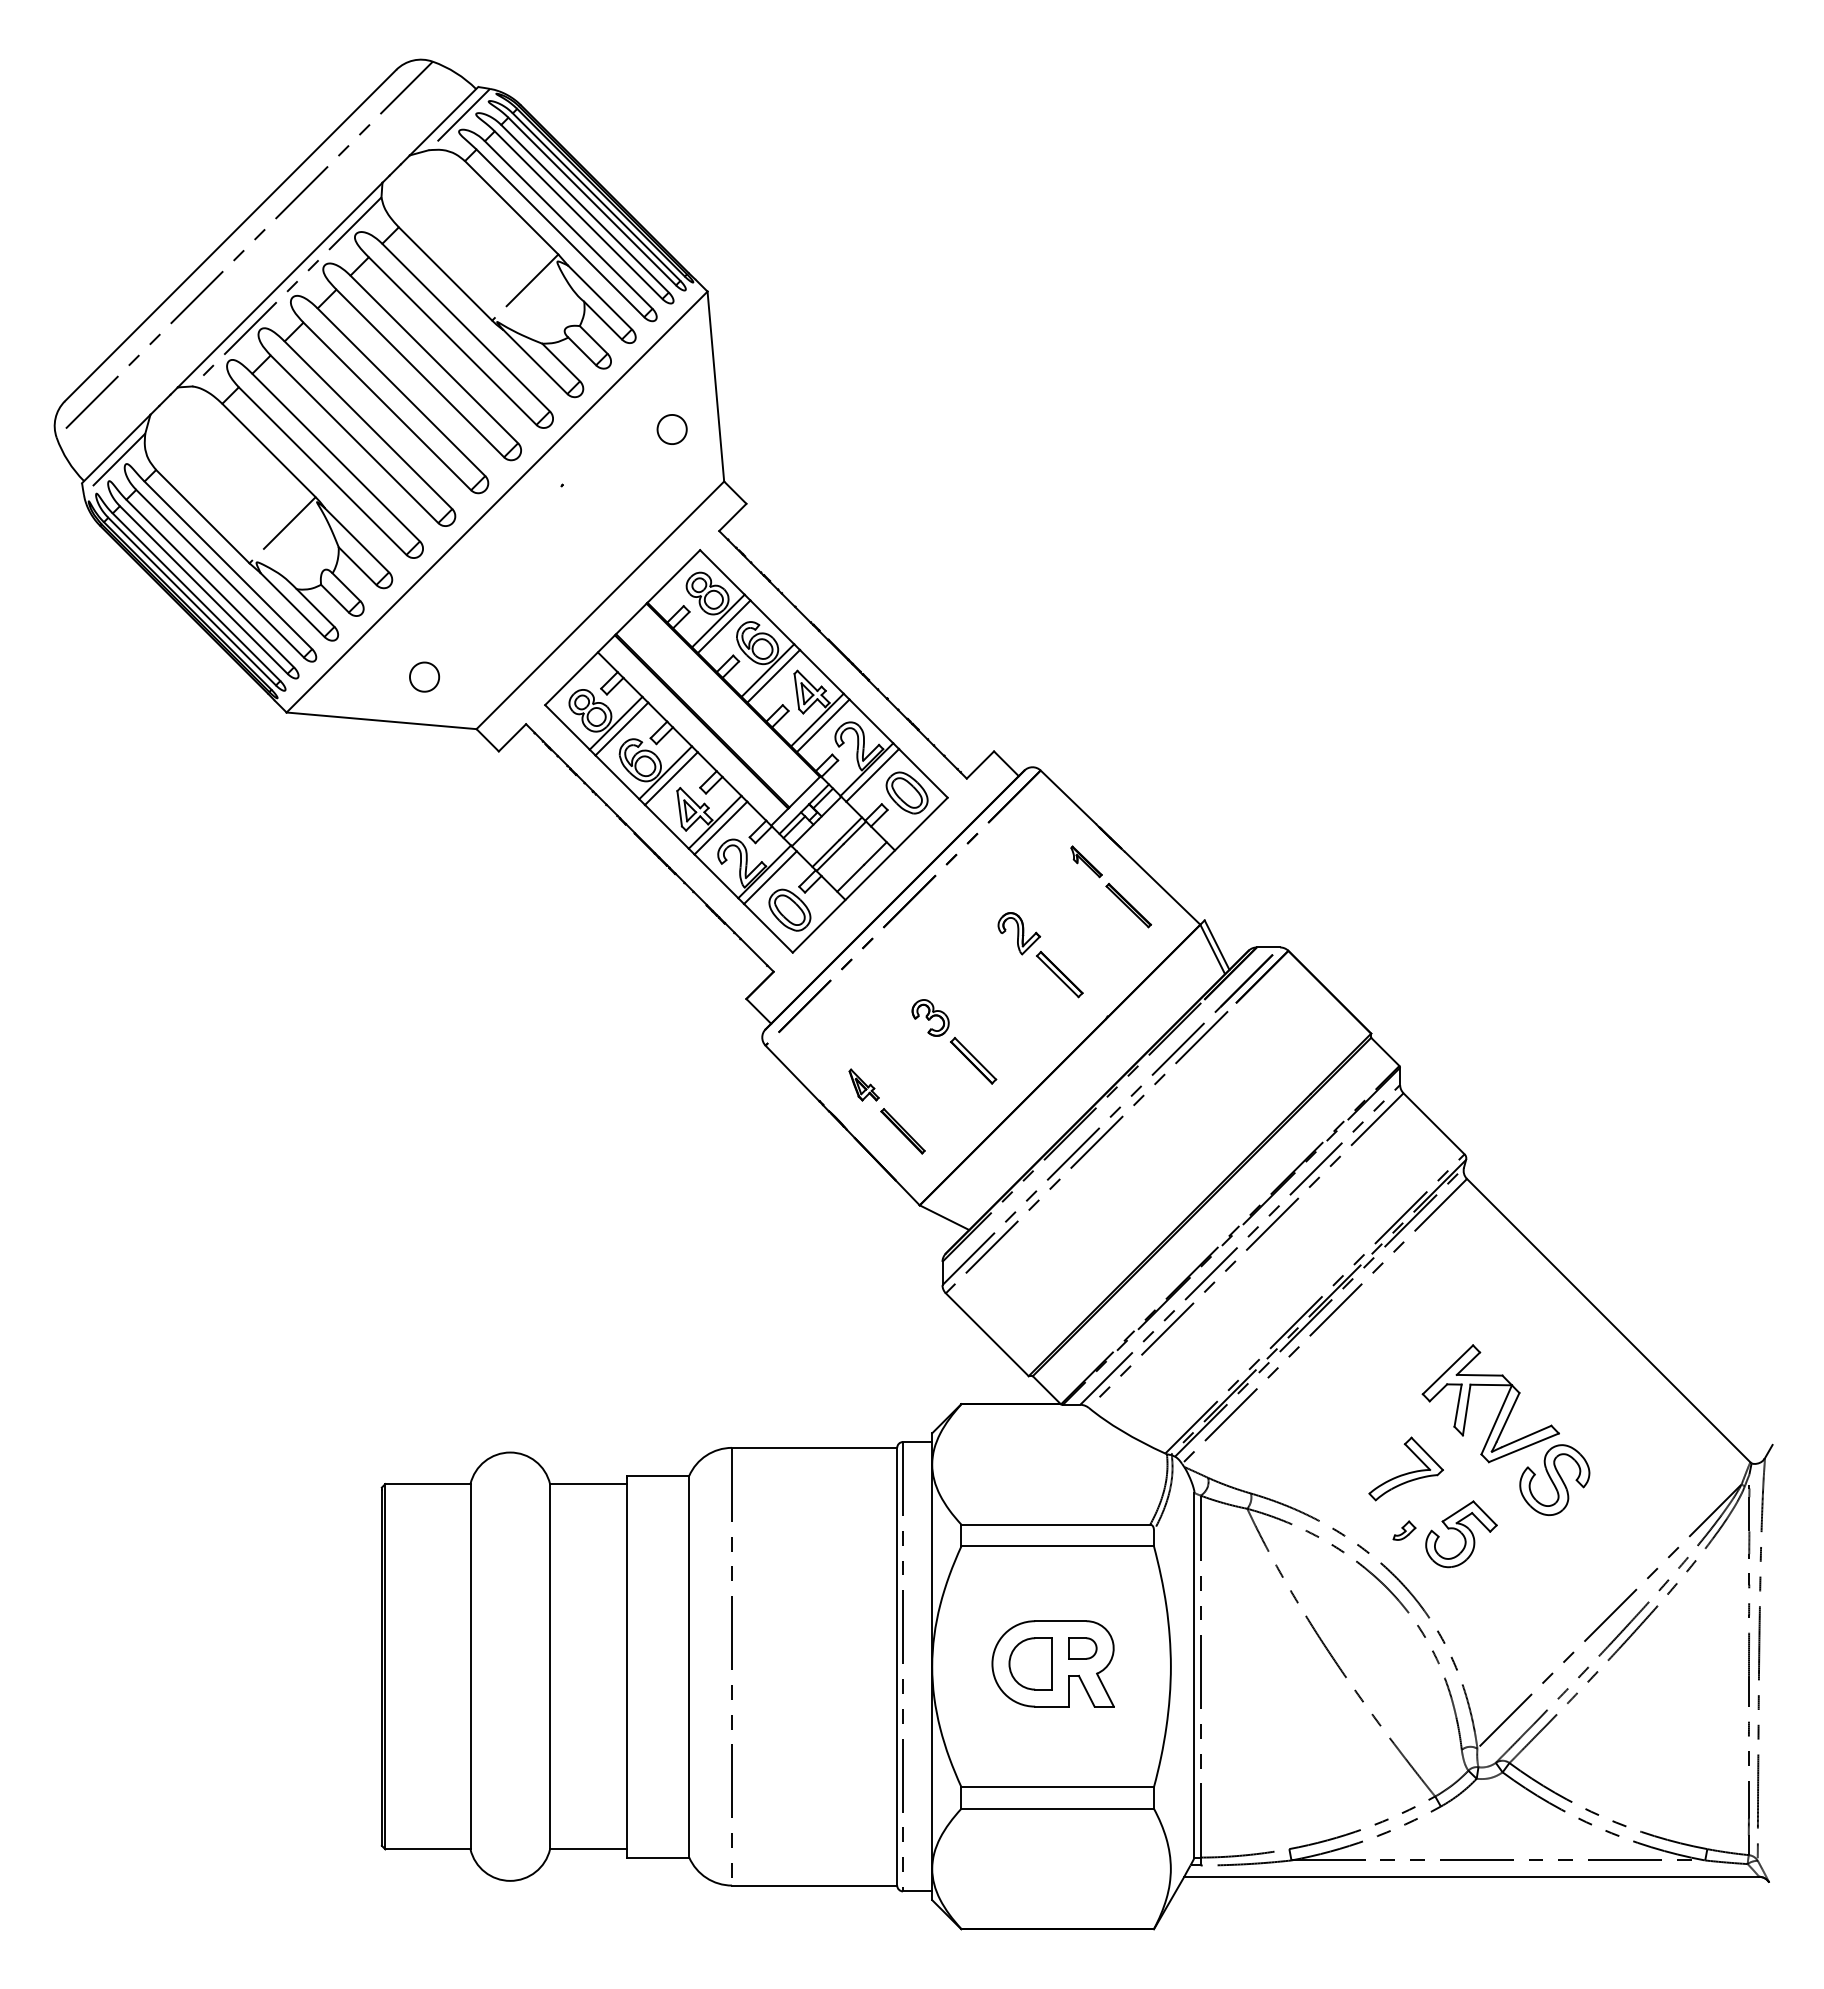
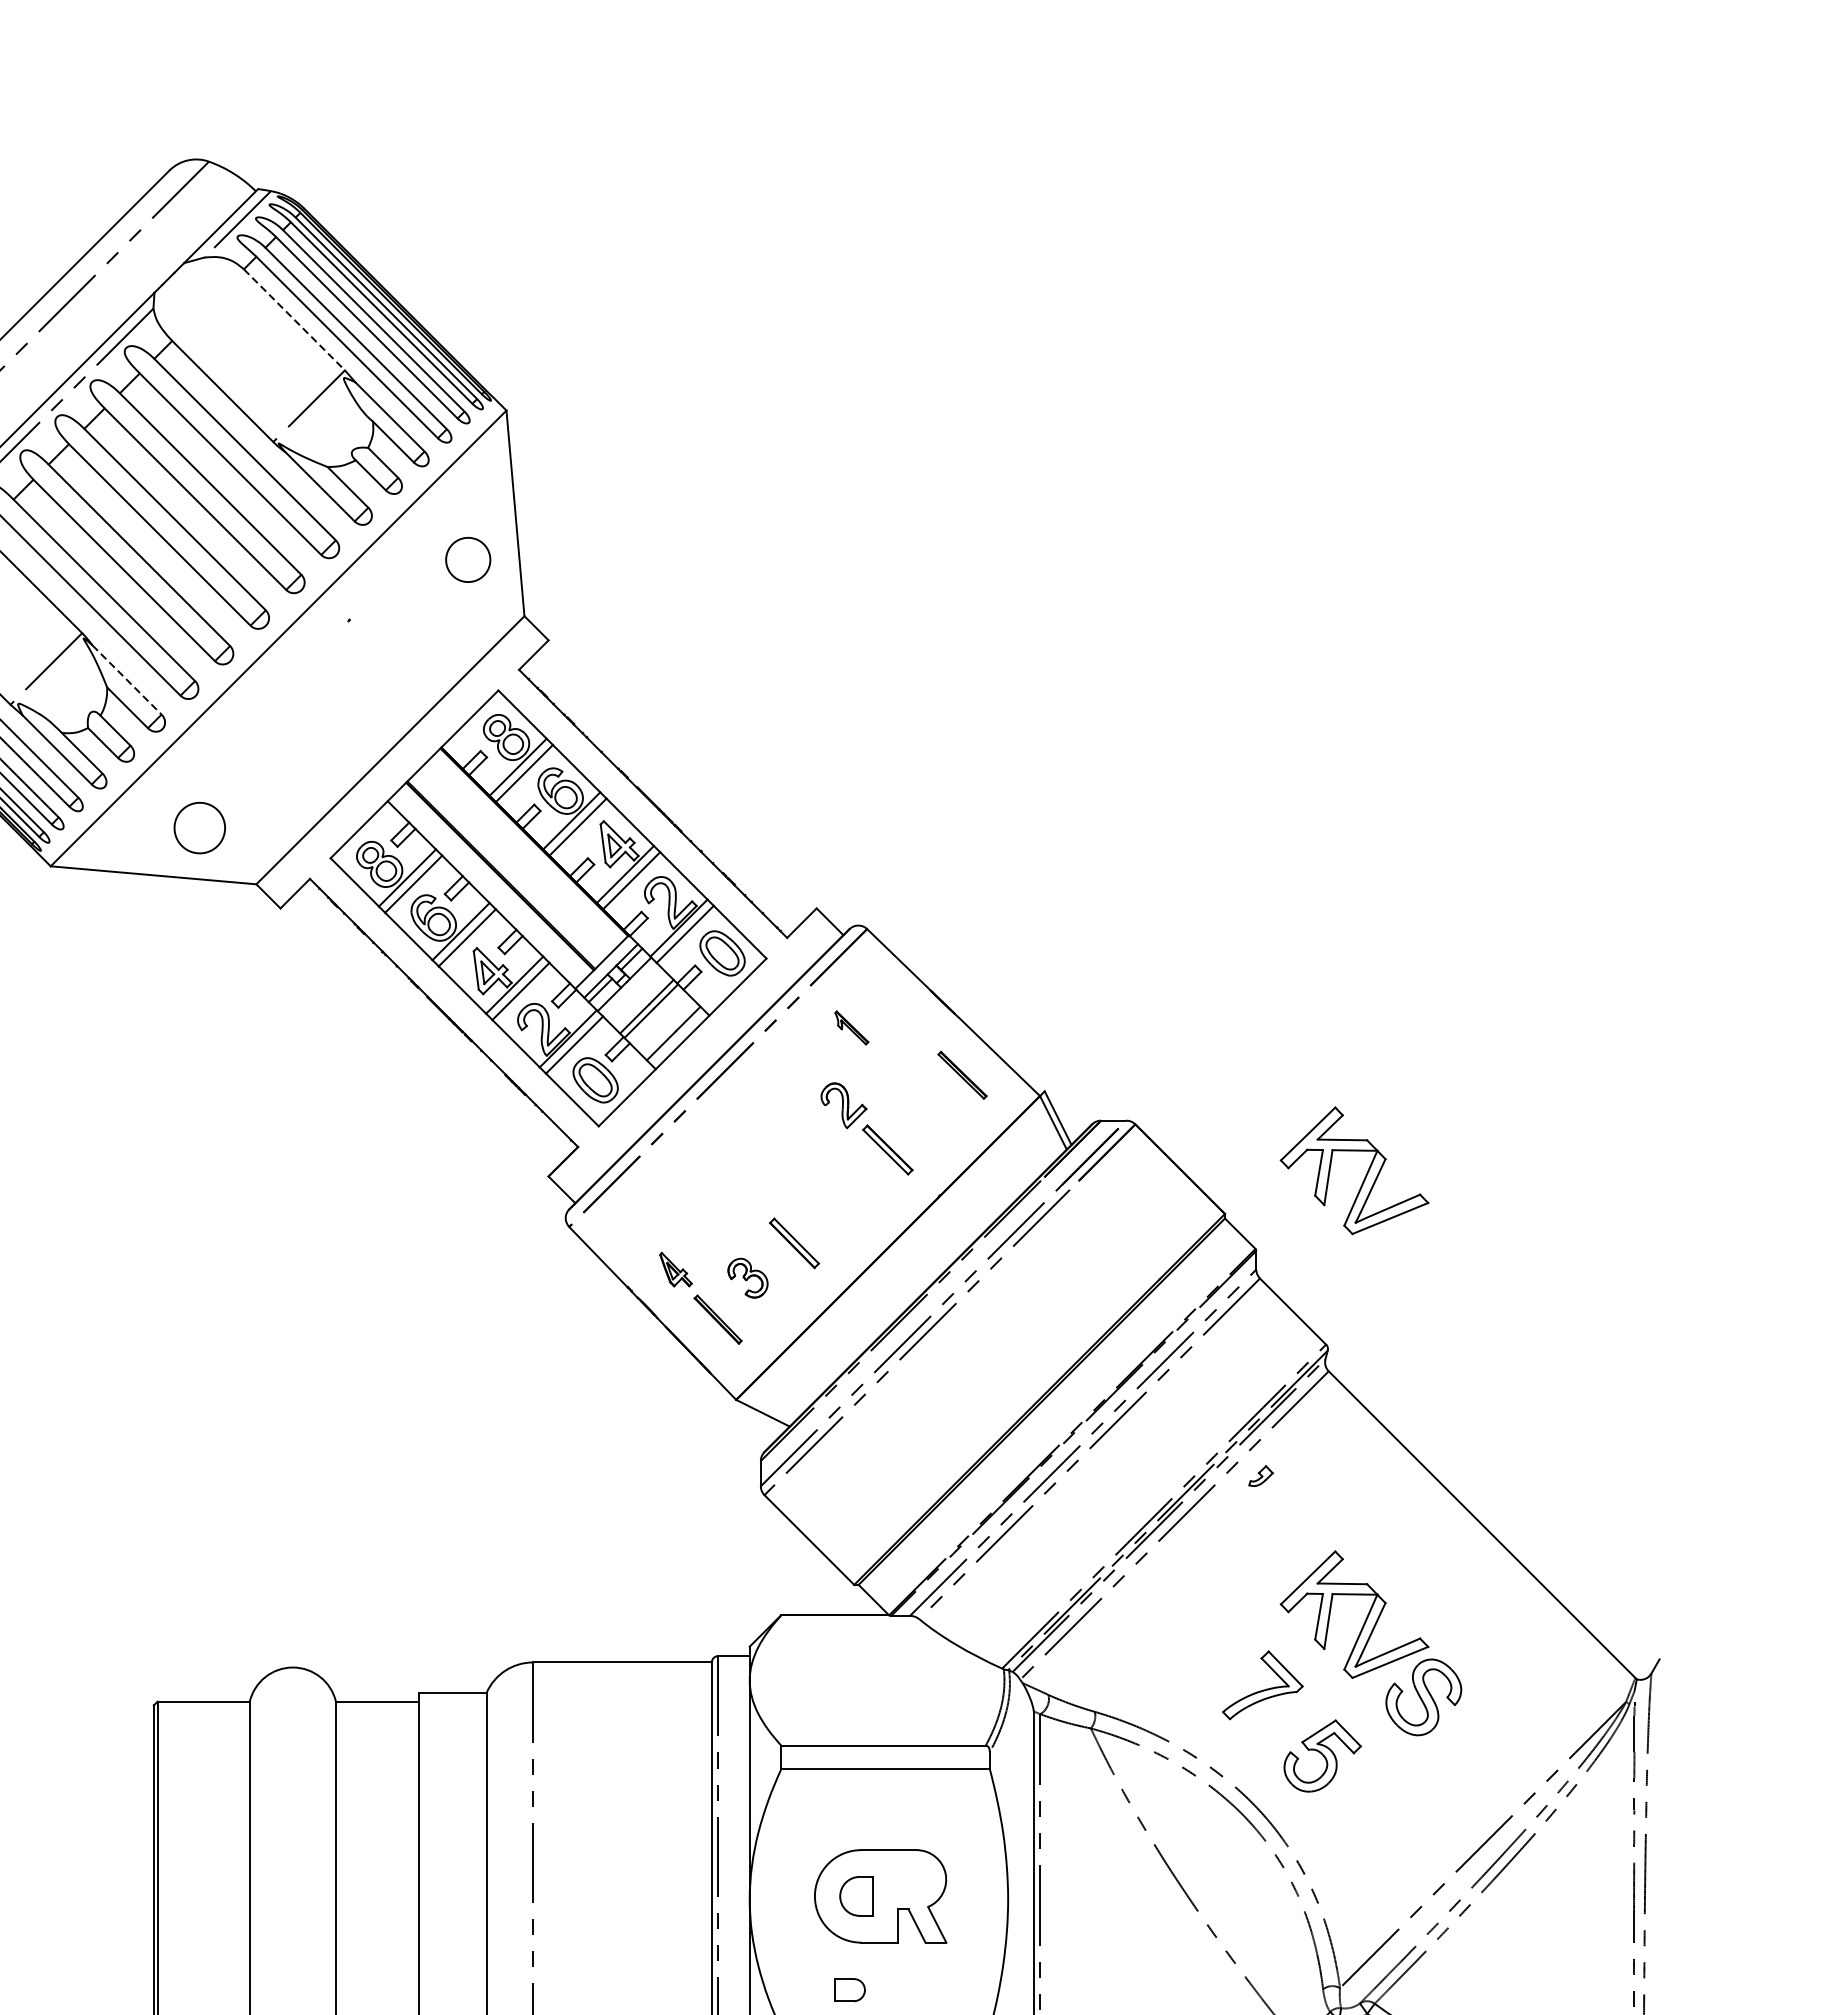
line: (512, 208) -> (295, 320), solid -> dashed
part: (671, 429) -> (467, 559), size x1.4
line: (357, 540) -> (127, 680), solid -> dashed
part: (424, 676) -> (200, 827), size x1.6
part: (1086, 861) -> (851, 1027), moved
part: (1500, 998) -> (1364, 1175), added
part: (930, 1017) -> (747, 1277), moved
part: (1404, 1530) -> (1261, 1475), moved
part: (1082, 1648) -> (849, 1990), moved
part: (1030, 1663) -> (856, 1895), size x0.7

